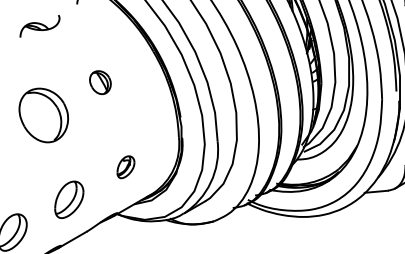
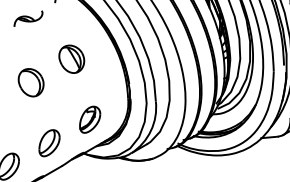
part: (100, 82) -> (71, 59), size x1.67
part: (43, 115) -> (31, 82), size x0.71
part: (125, 167) -> (89, 120), size x1.67

